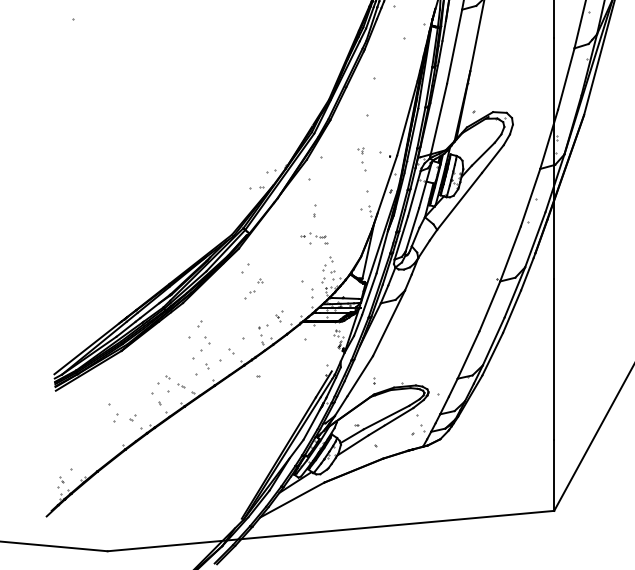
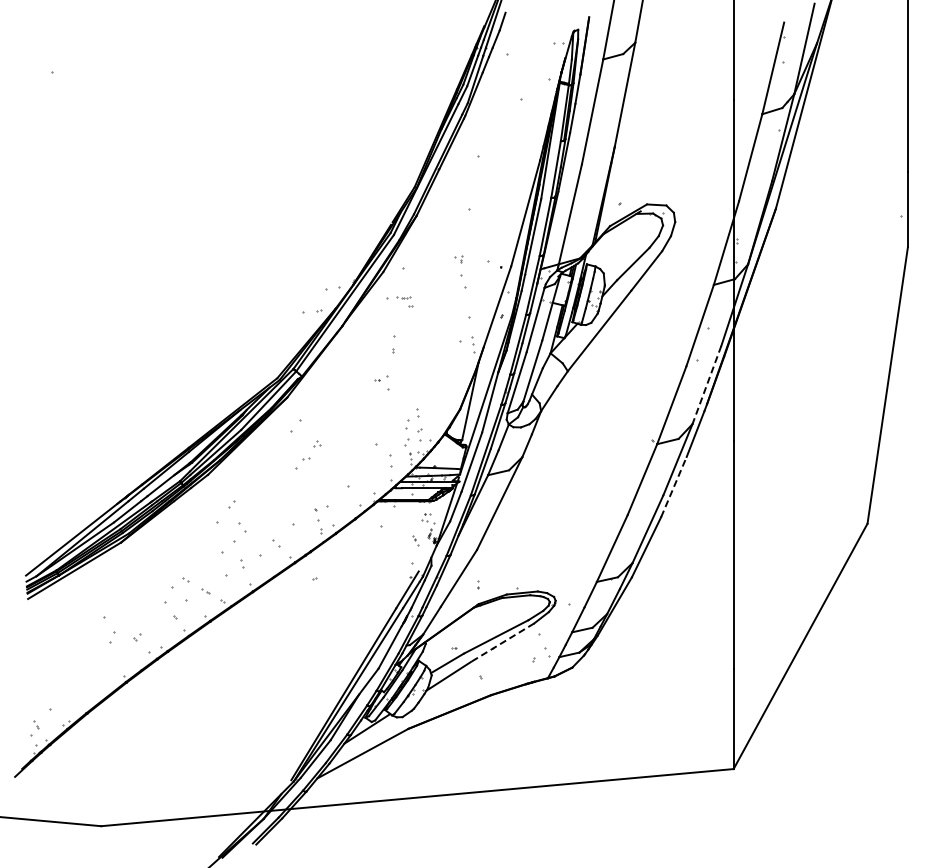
part: (321, 239) -> (404, 301), moved
line: (535, 239) -> (706, 385), solid -> dashed
line: (511, 312) -> (673, 487), solid -> dashed
part: (277, 317) -> (415, 540), moved
line: (390, 421) -> (502, 642), solid -> dashed

